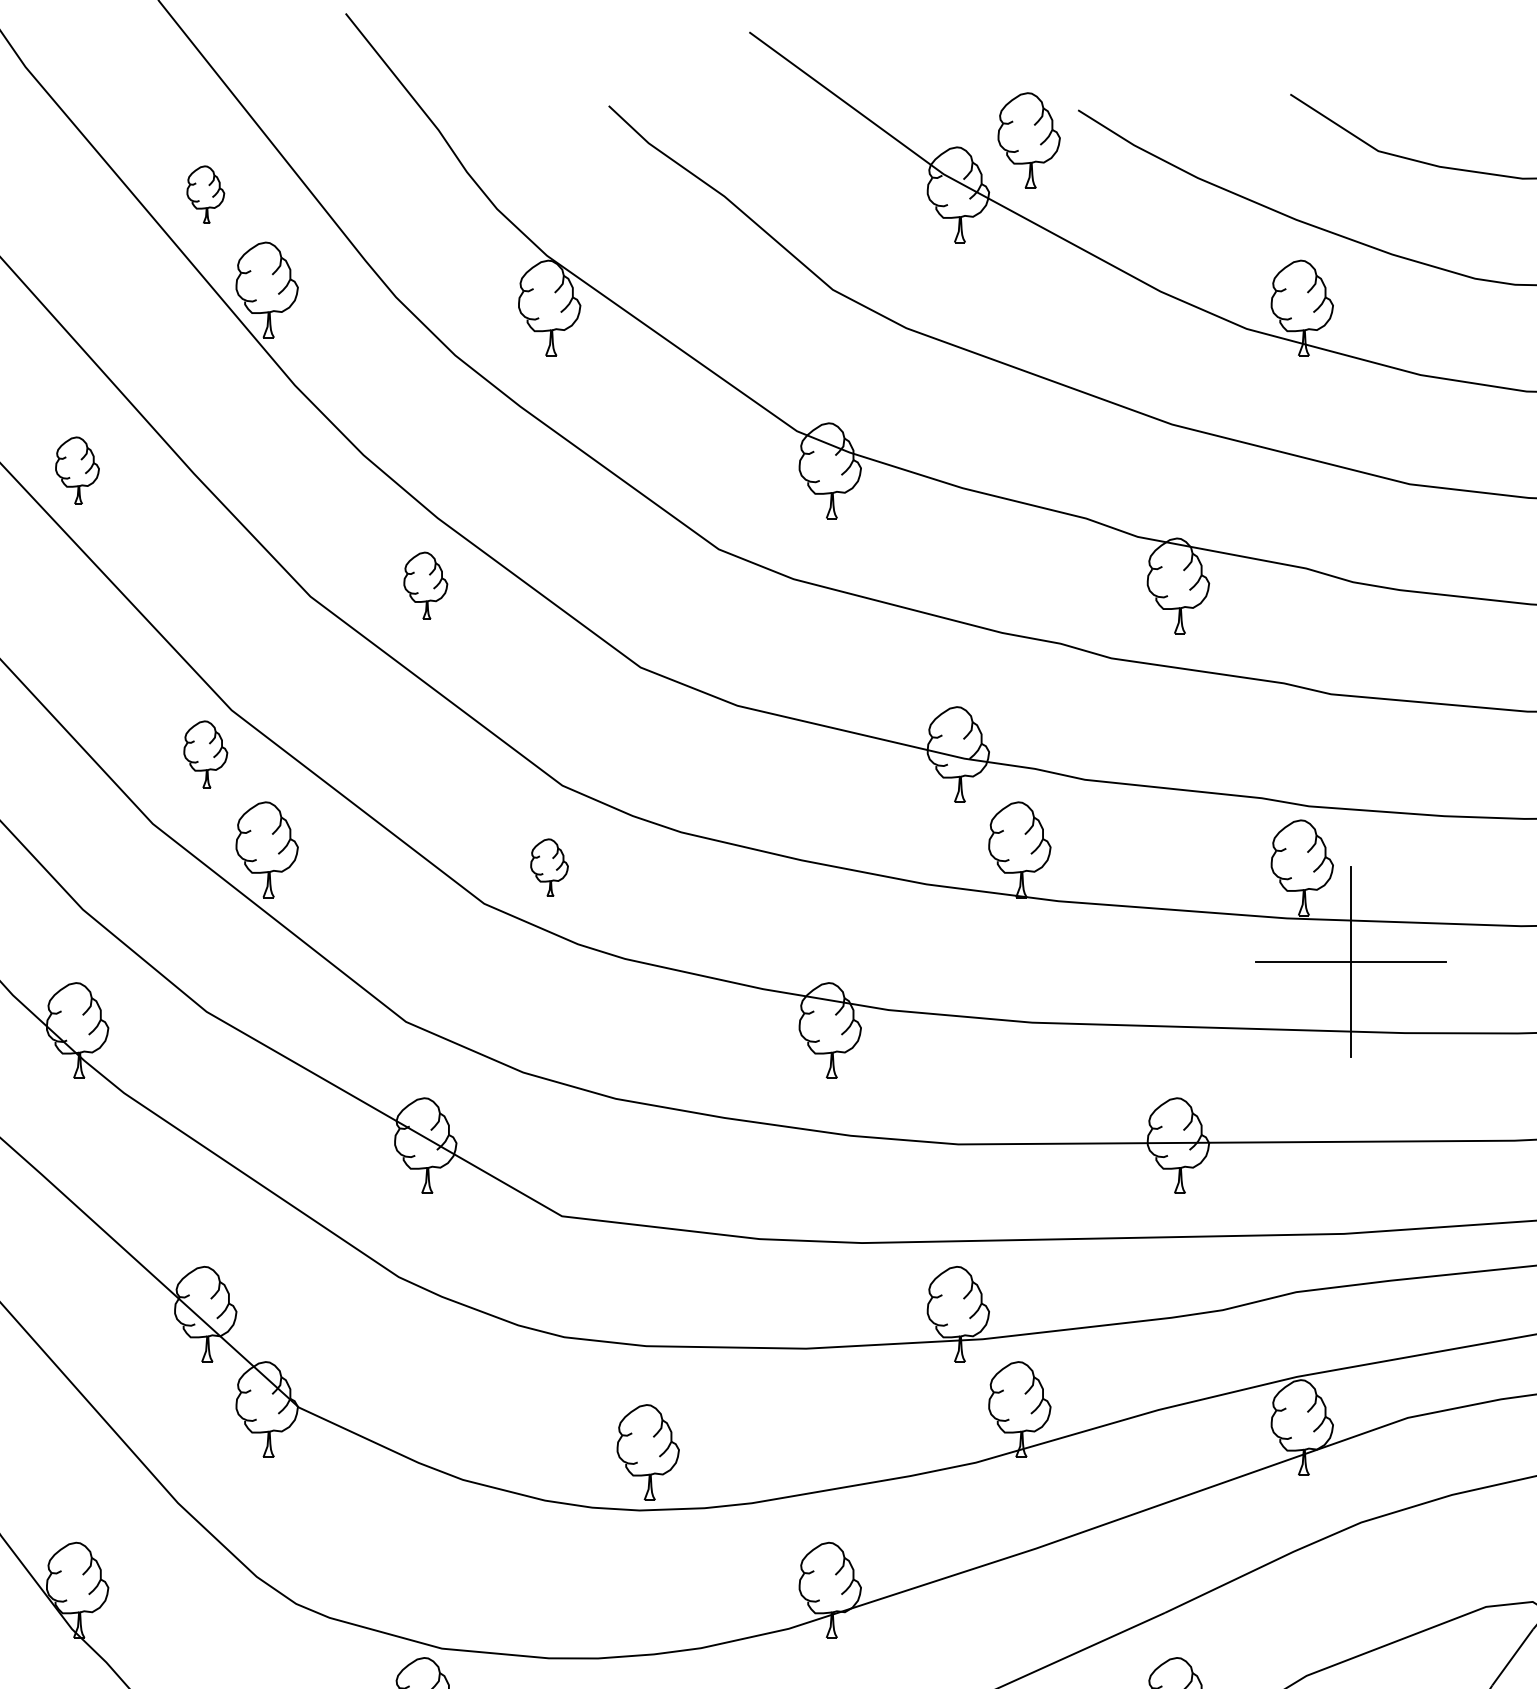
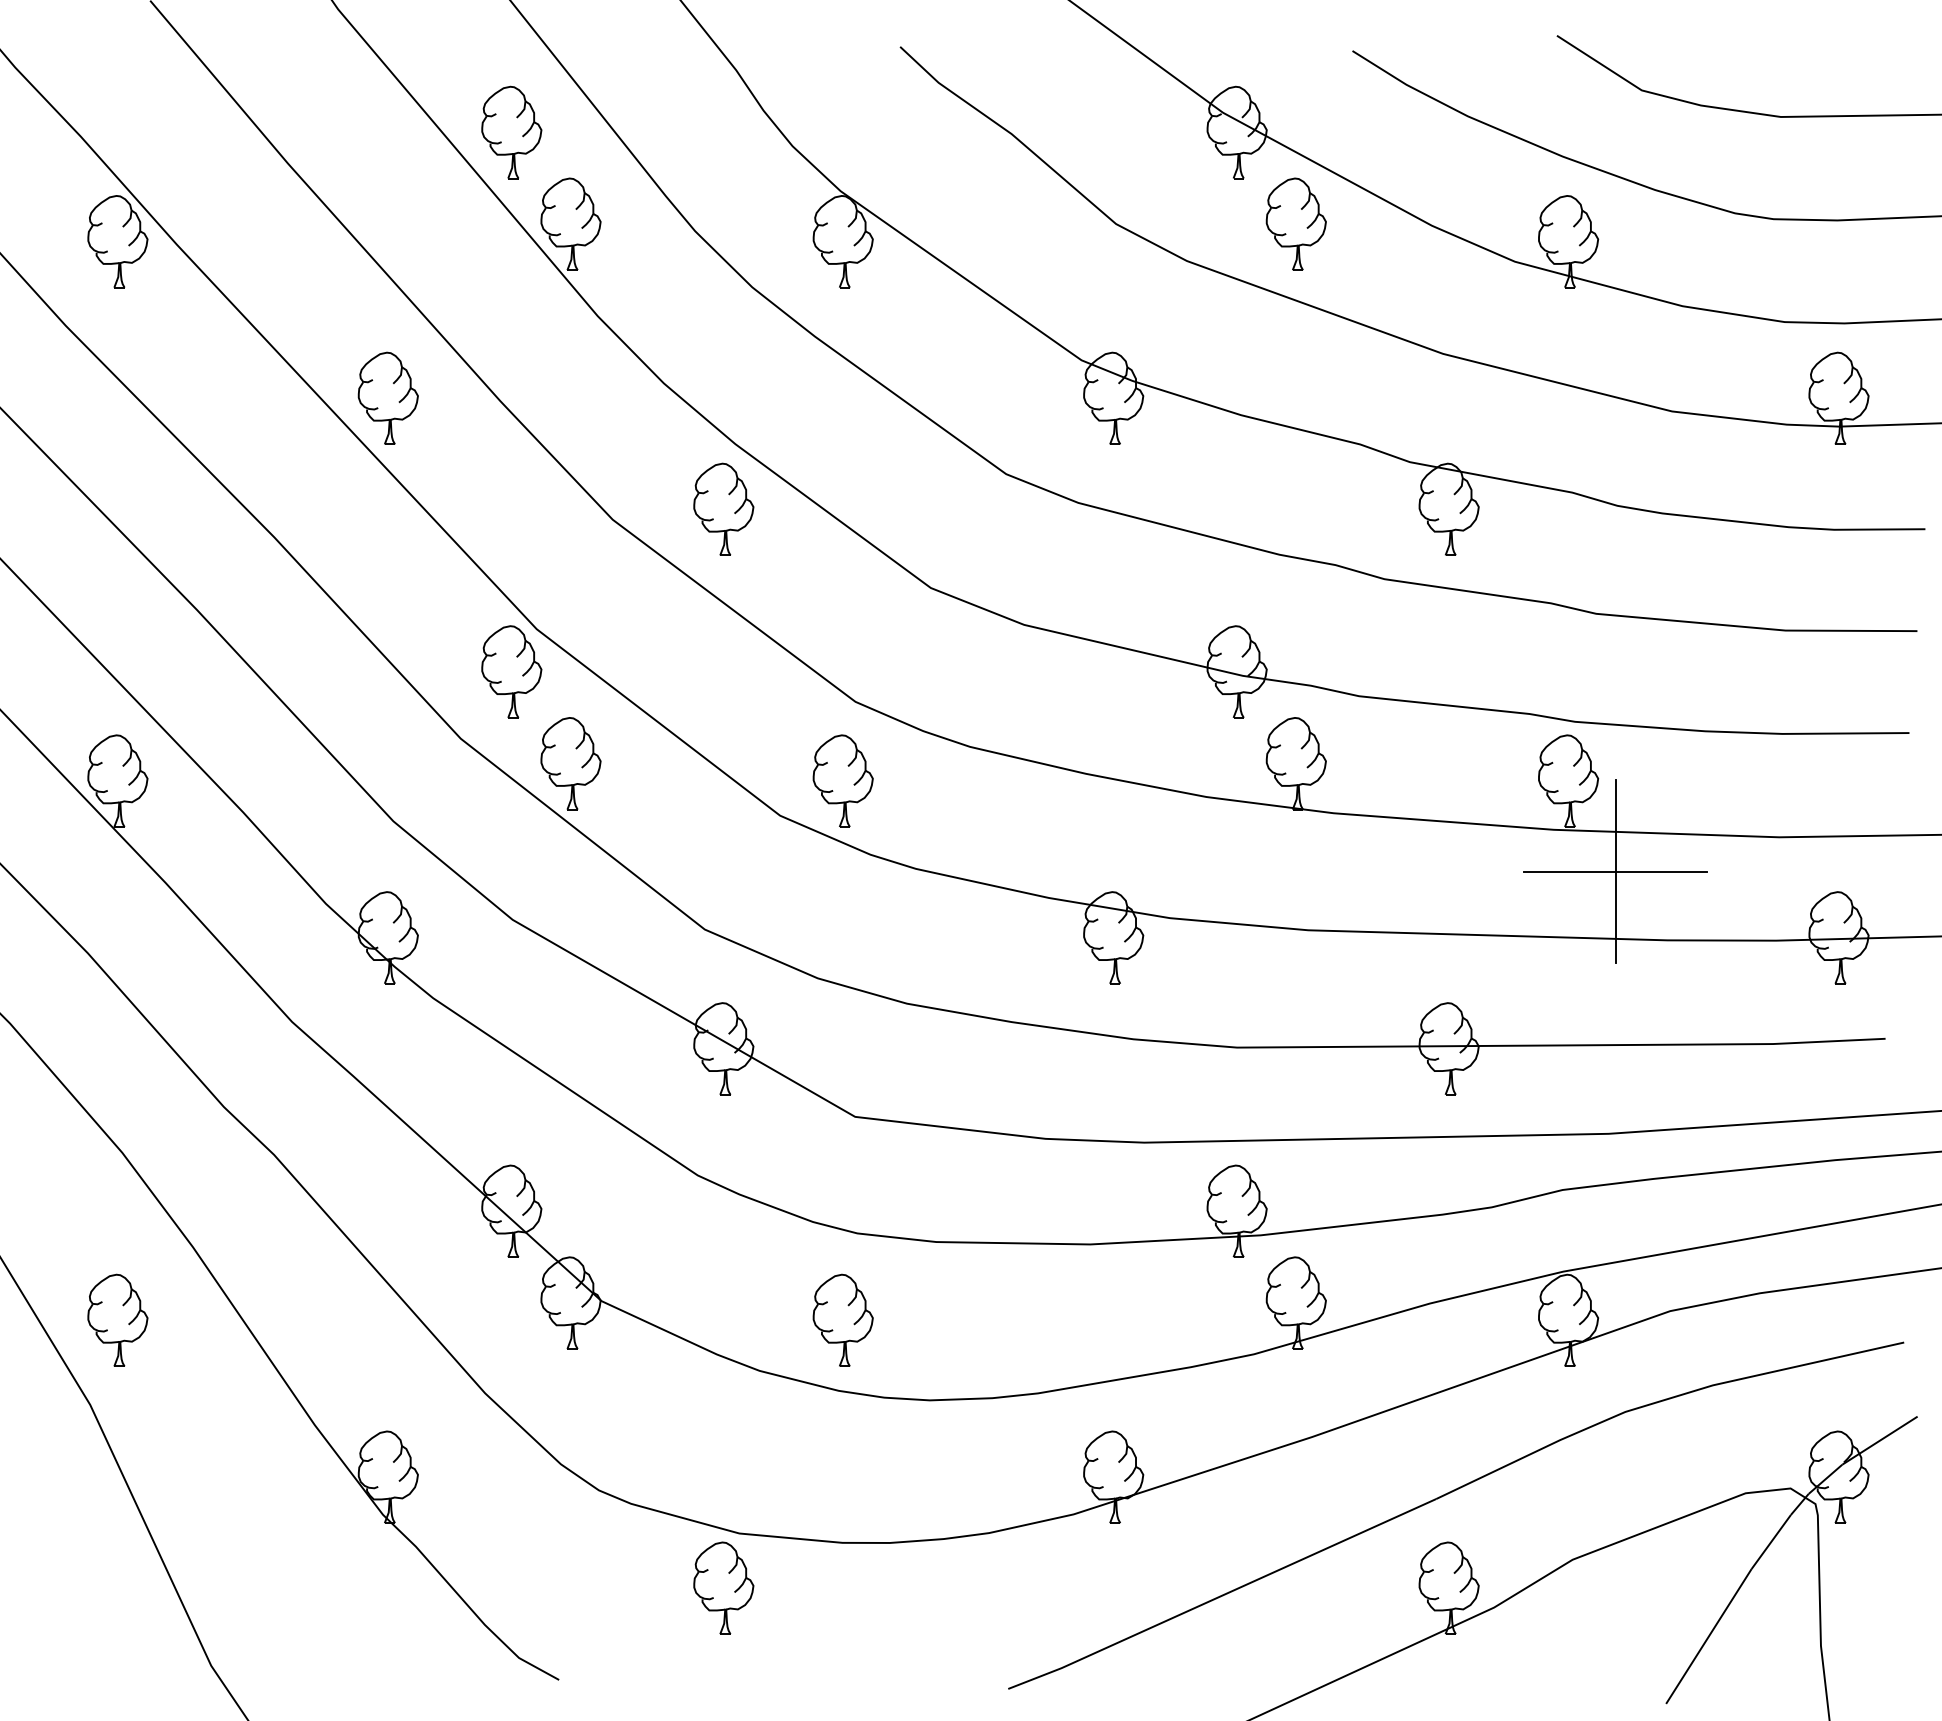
part: (1028, 139) -> (1295, 223), moved
part: (205, 194) -> (511, 132), size x1.67
part: (76, 469) -> (387, 397), size x1.43
part: (425, 584) -> (723, 508), size x1.43
part: (205, 754) -> (511, 671), size x1.43
part: (548, 867) -> (842, 780), size x1.67
part: (647, 1451) -> (842, 1319), moved

